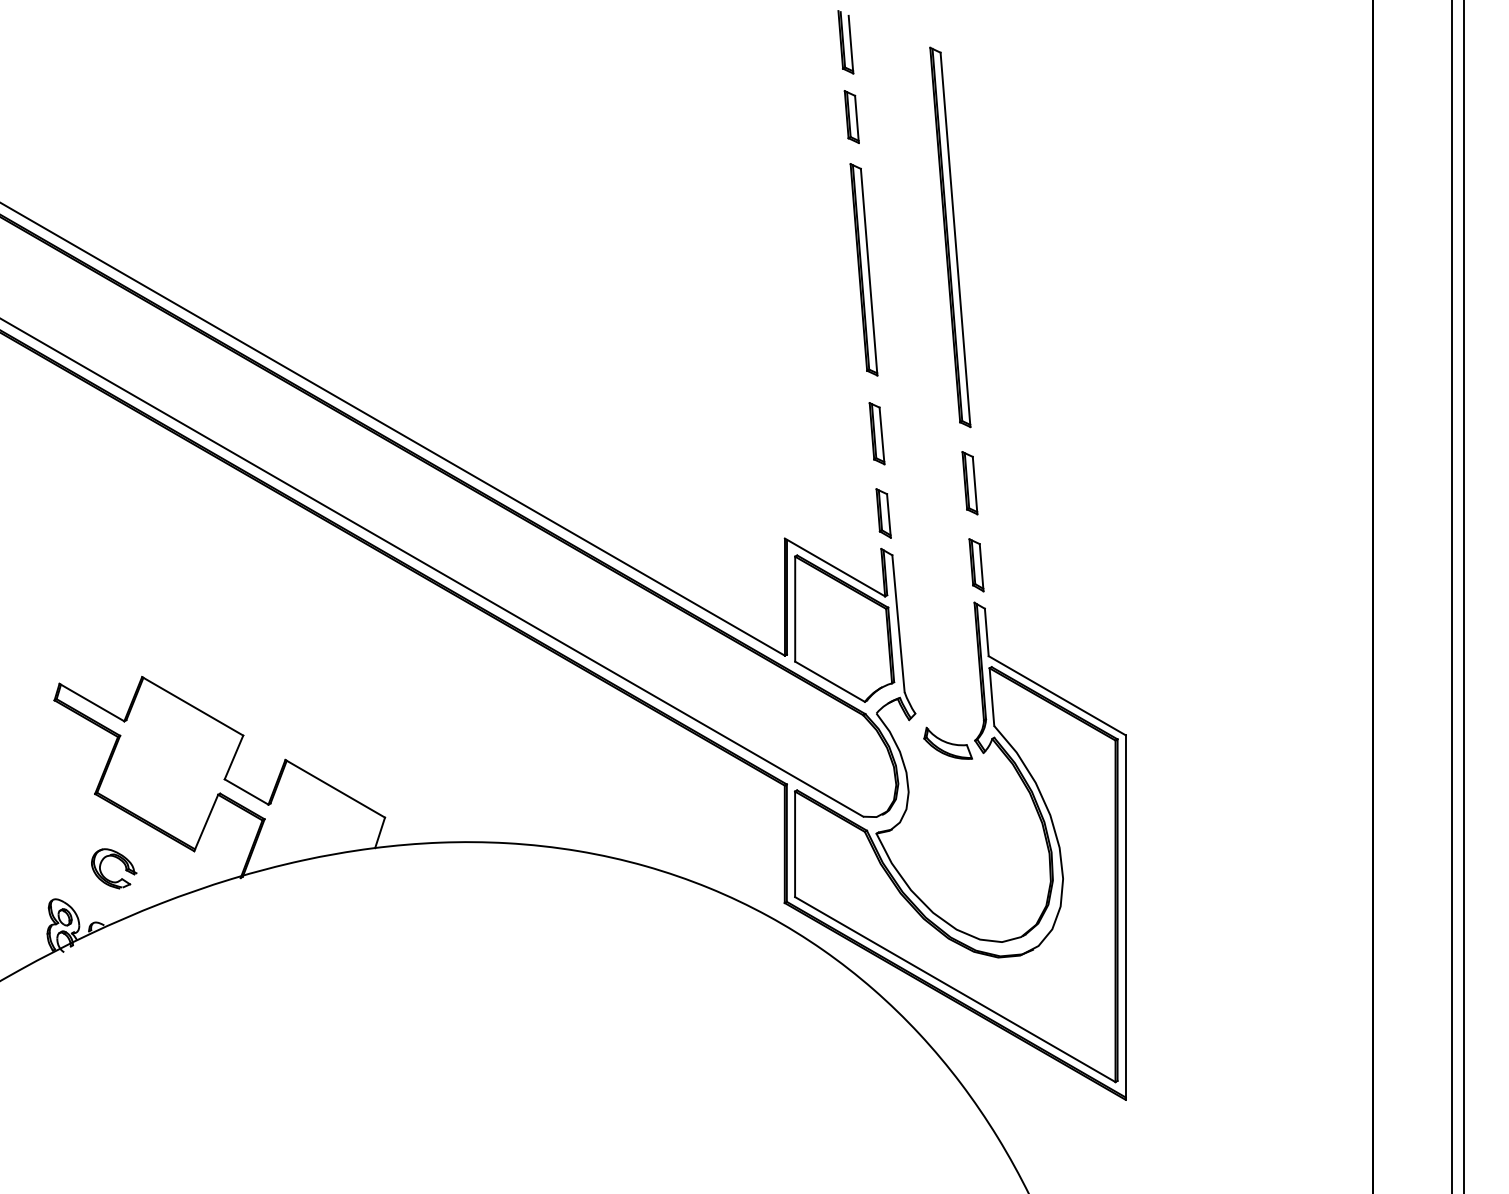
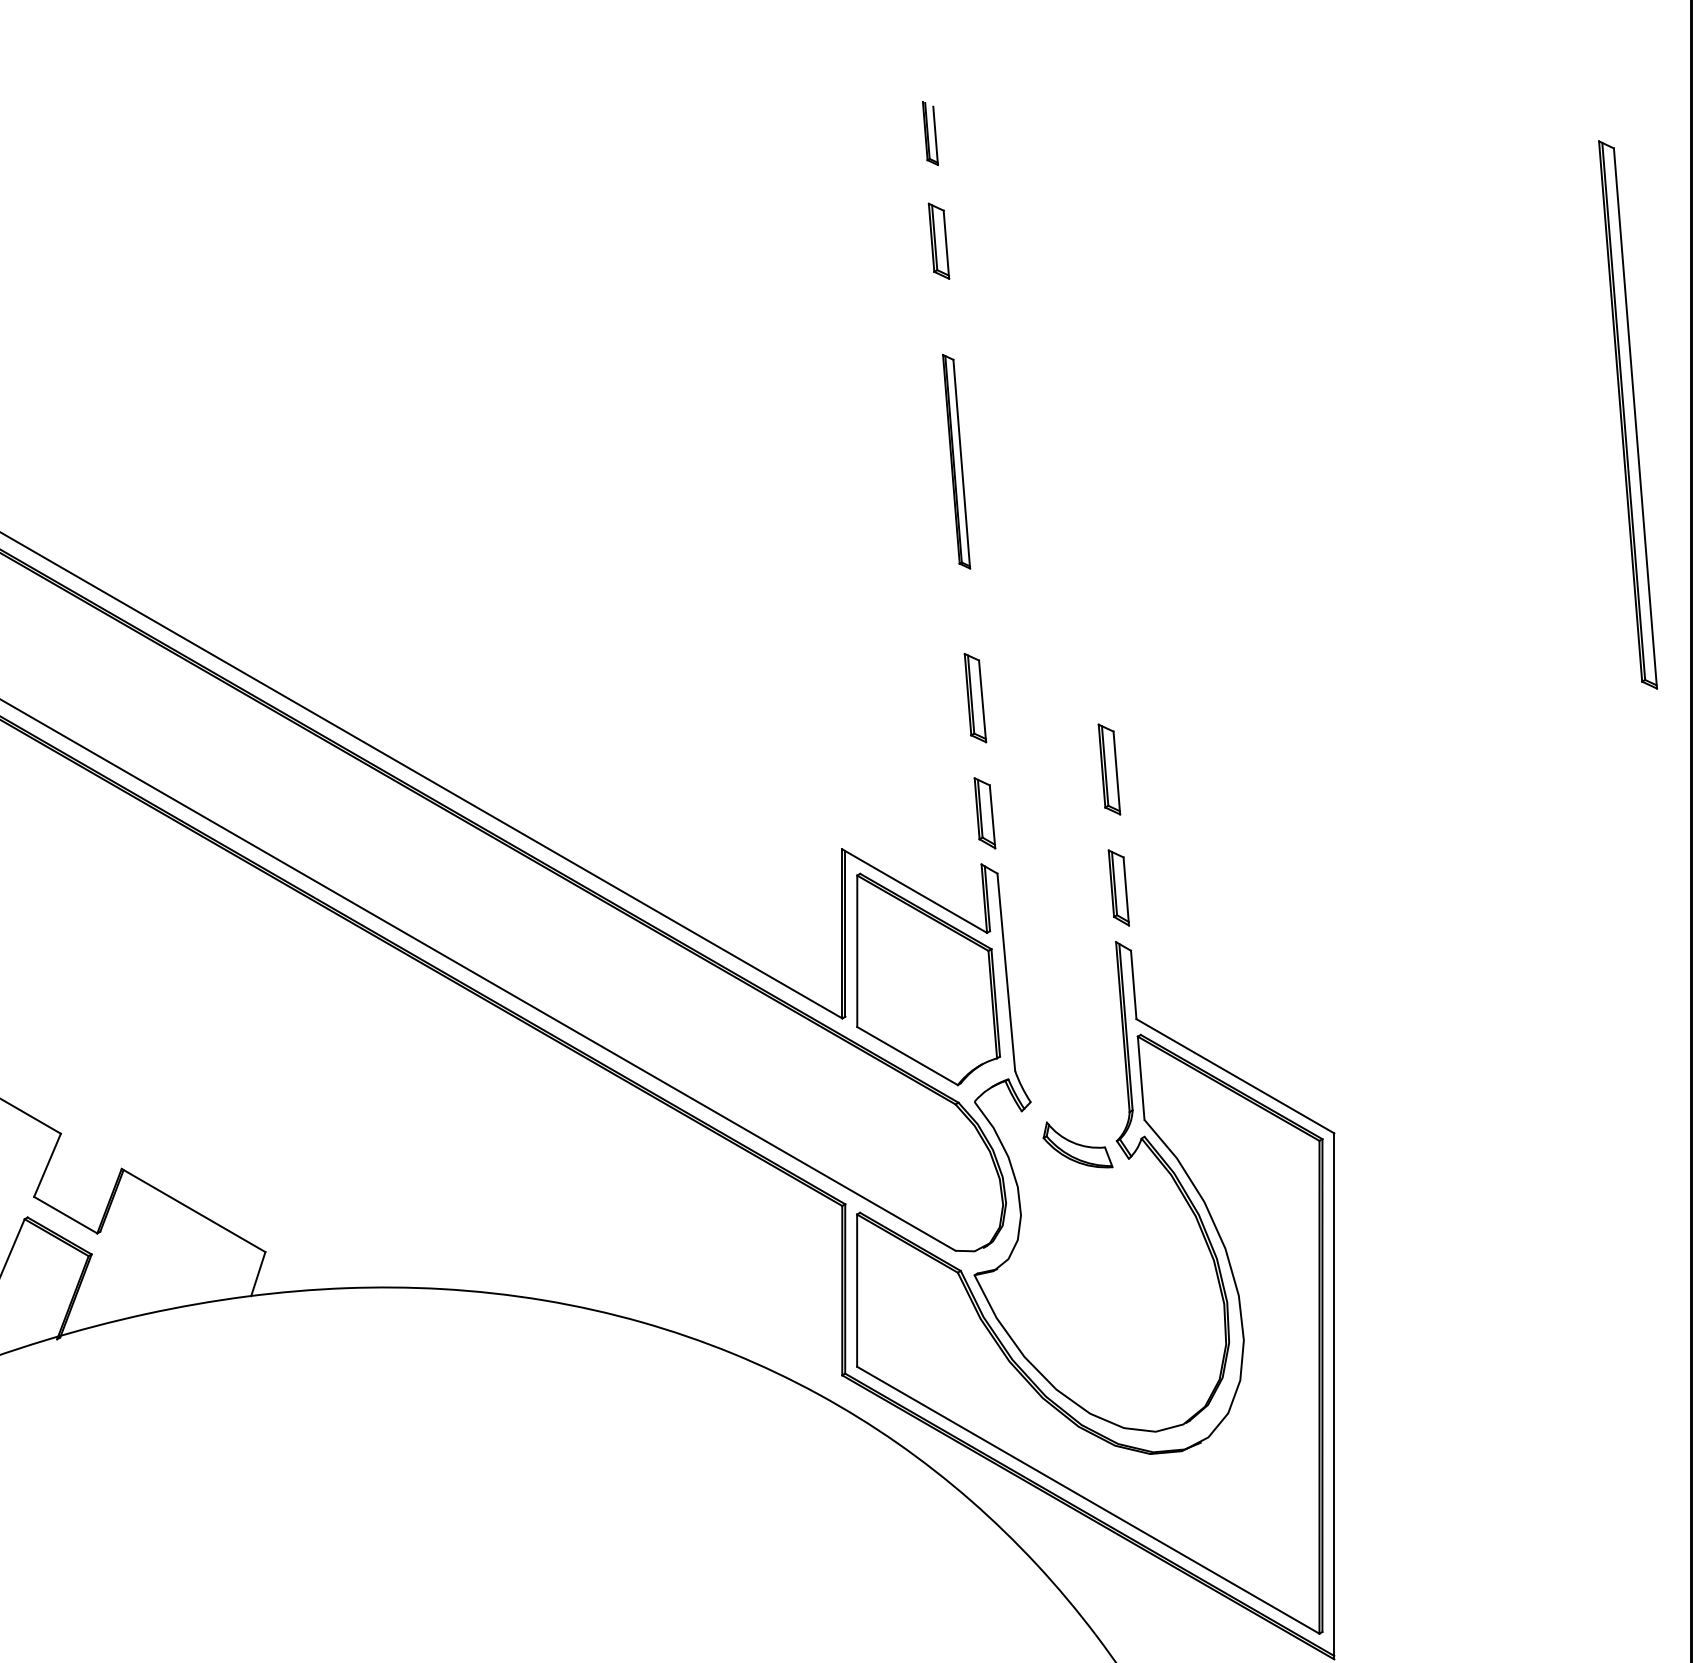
part: (845, 42) -> (929, 133), size x0.7
part: (950, 237) -> (1628, 415), moved
part: (863, 269) -> (955, 461), size x0.7

